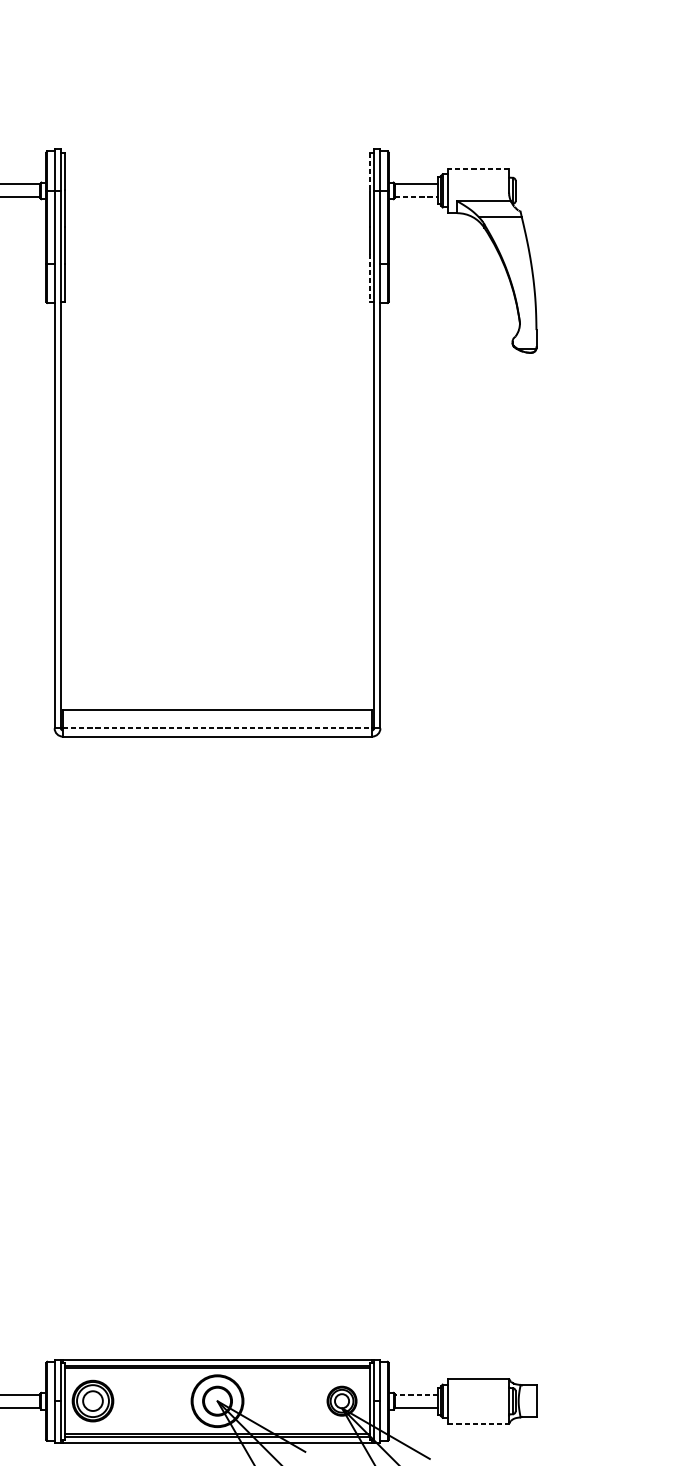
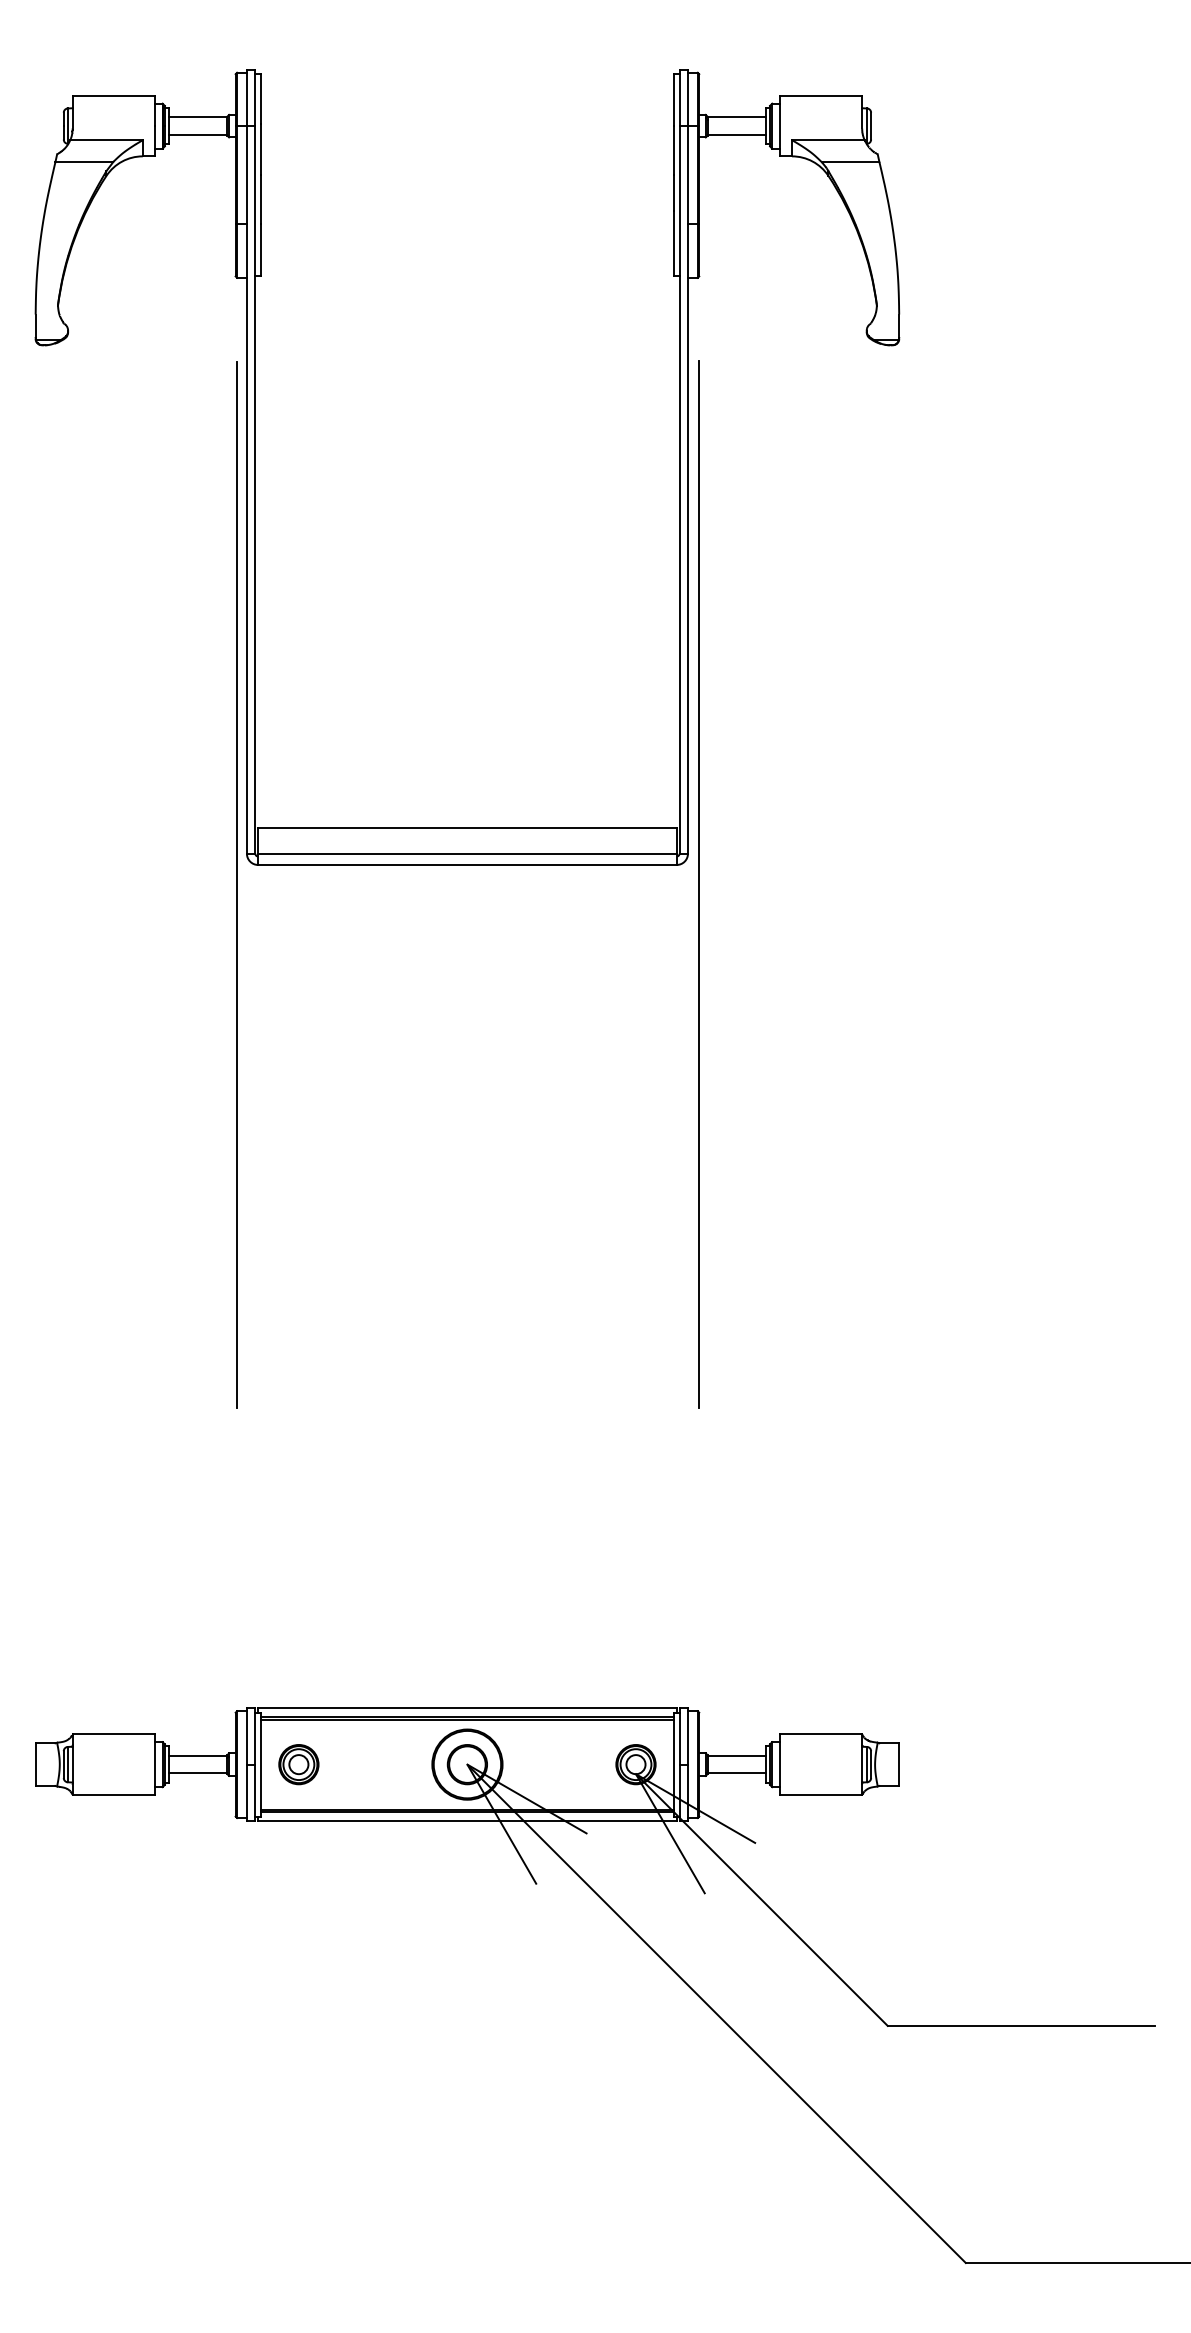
line: (478, 168) -> (820, 95), dashed -> solid
line: (369, 171) -> (673, 100), dashed -> solid
line: (417, 197) -> (737, 134), dashed -> solid
line: (369, 277) -> (673, 243), dashed -> solid
line: (217, 728) -> (467, 853), dashed -> solid
line: (388, 750) -> (699, 883), added
line: (47, 751) -> (237, 884), added
line: (416, 1394) -> (736, 1755), dashed -> solid
part: (92, 1401) -> (298, 1764), size x0.71
line: (479, 1423) -> (821, 1794), dashed -> solid

